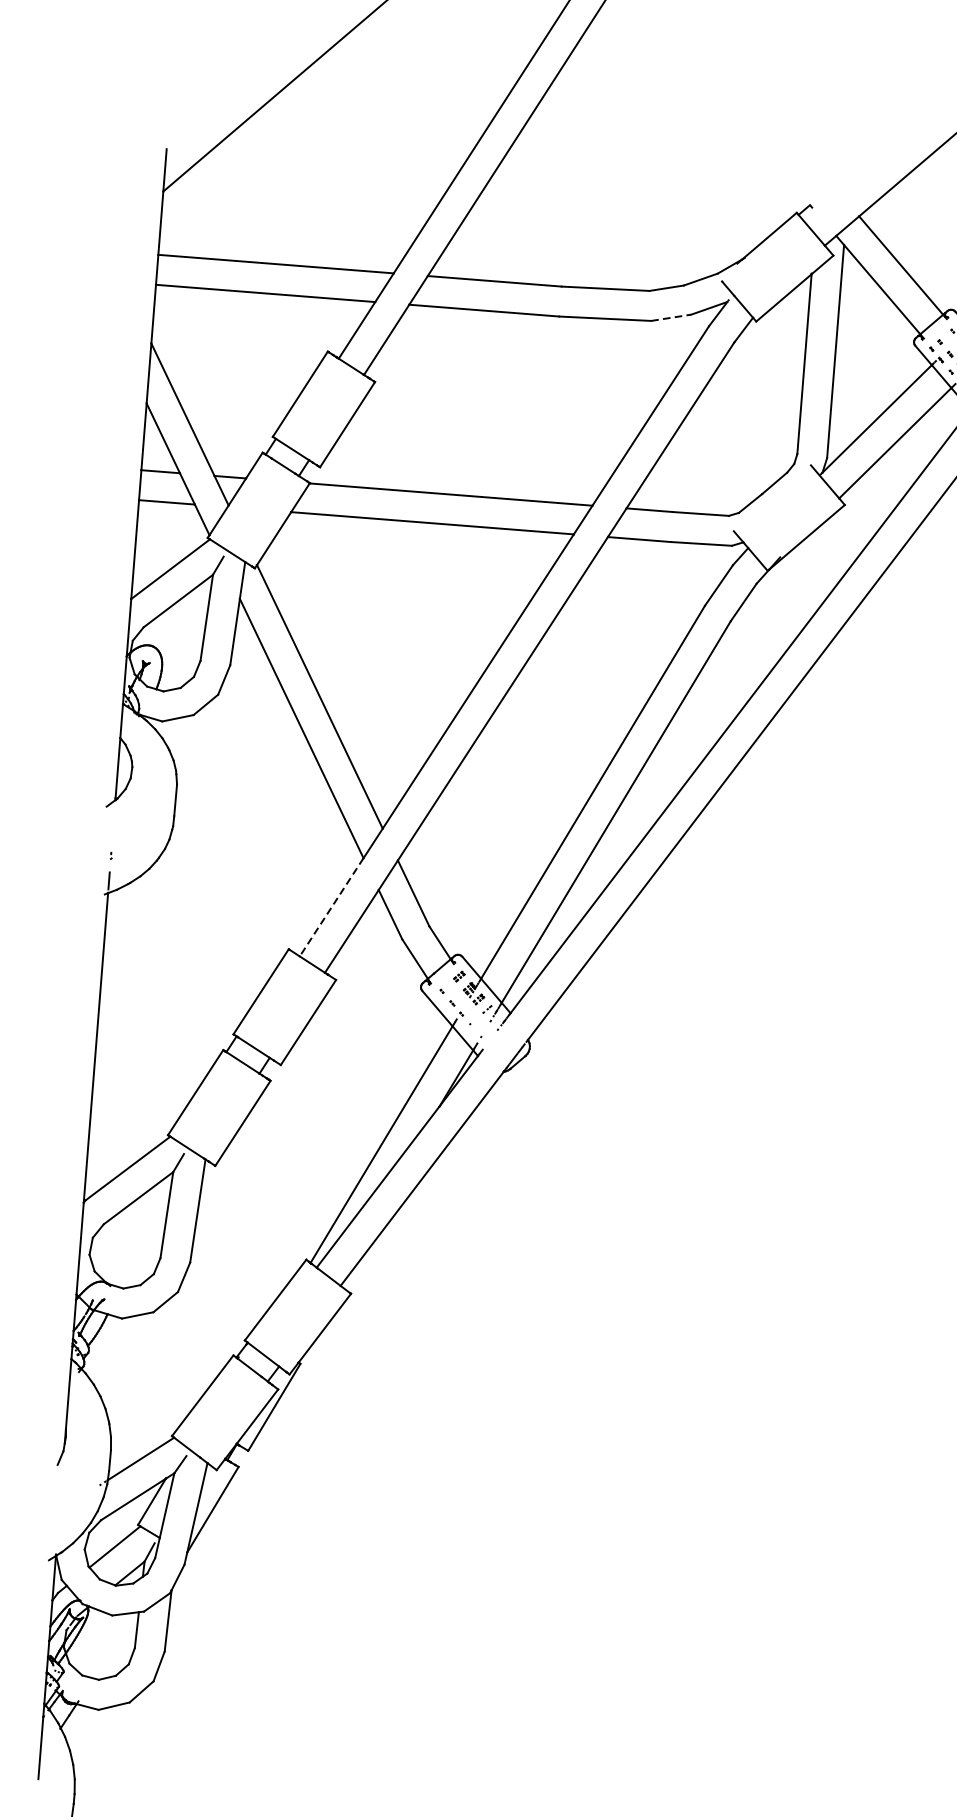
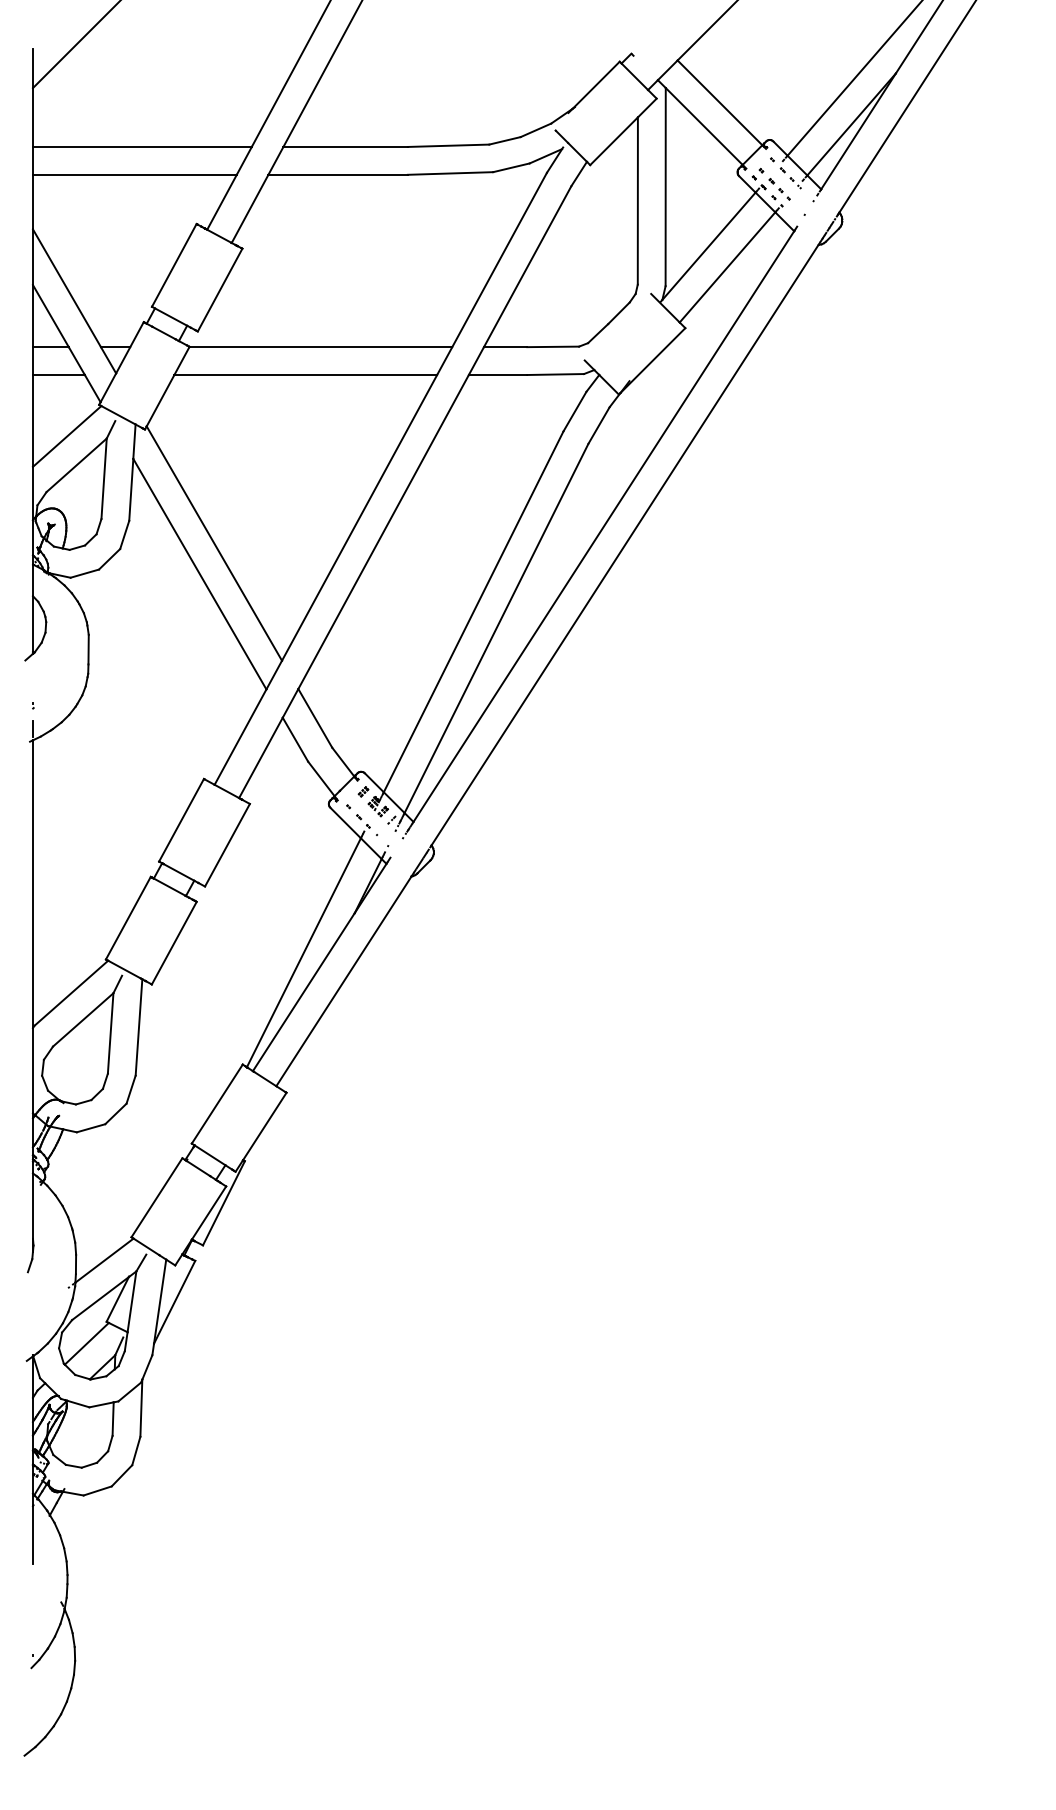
line: (671, 317) -> (511, 167), dashed -> solid
line: (331, 907) -> (240, 737), dashed -> solid

